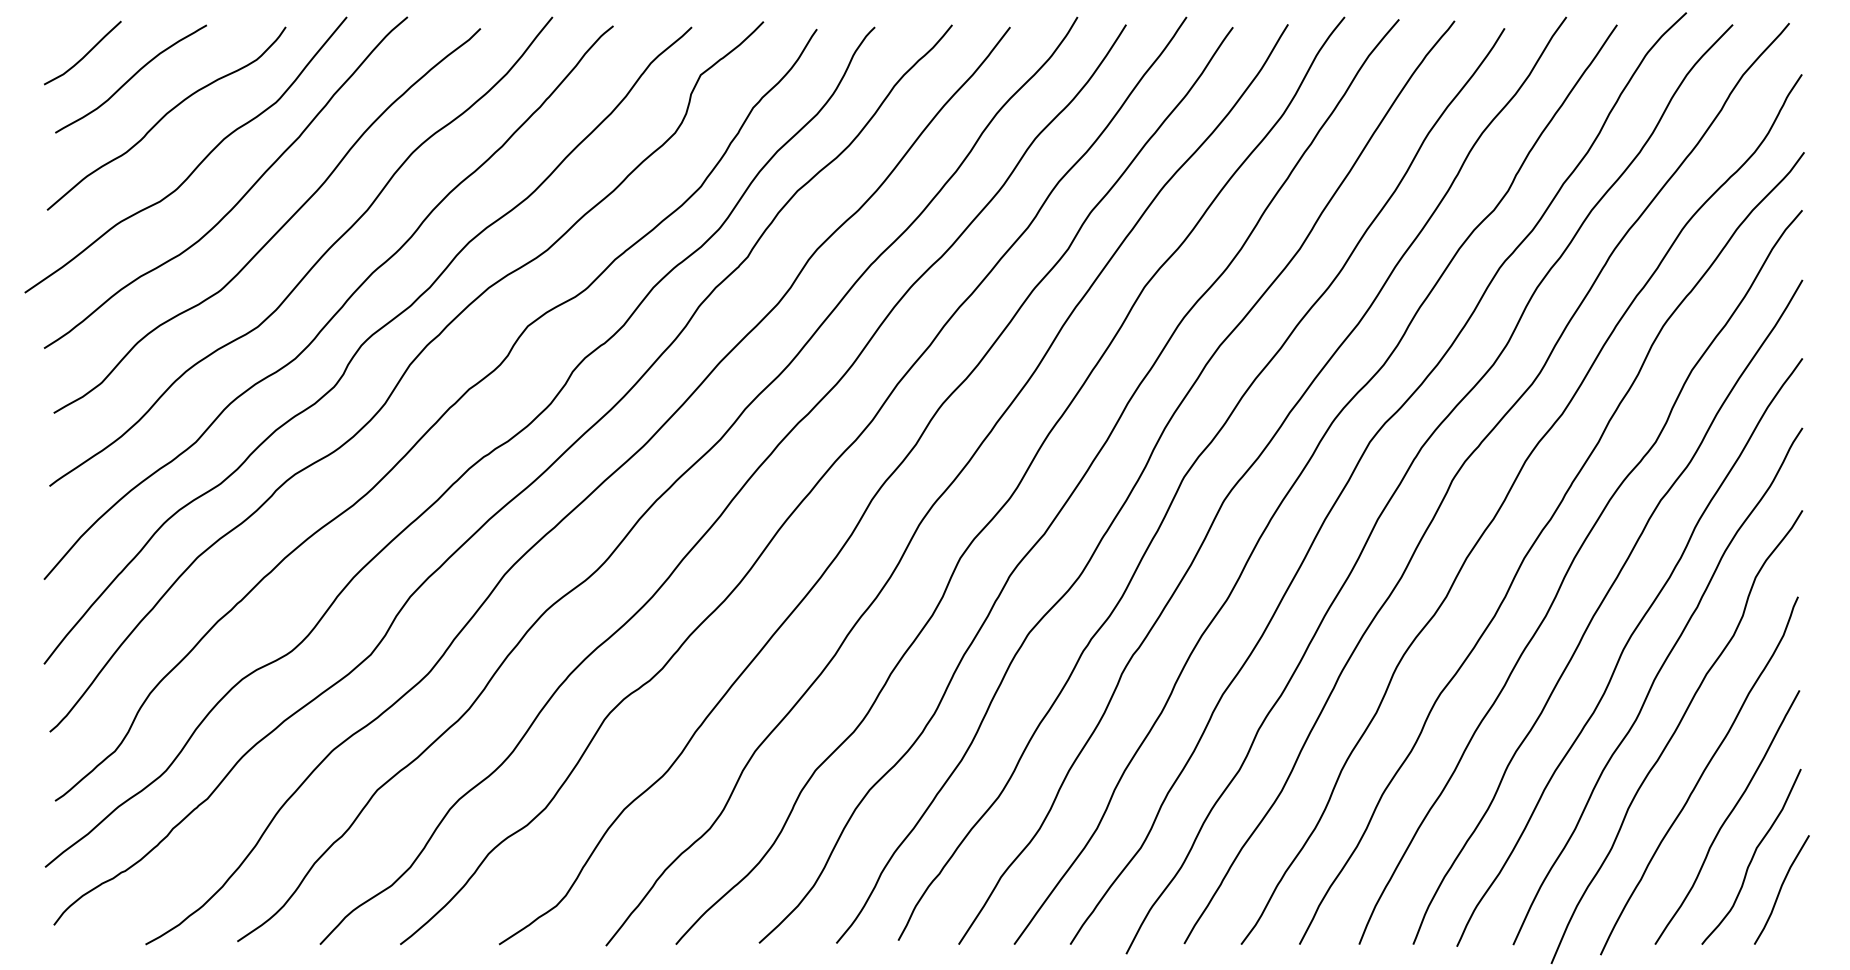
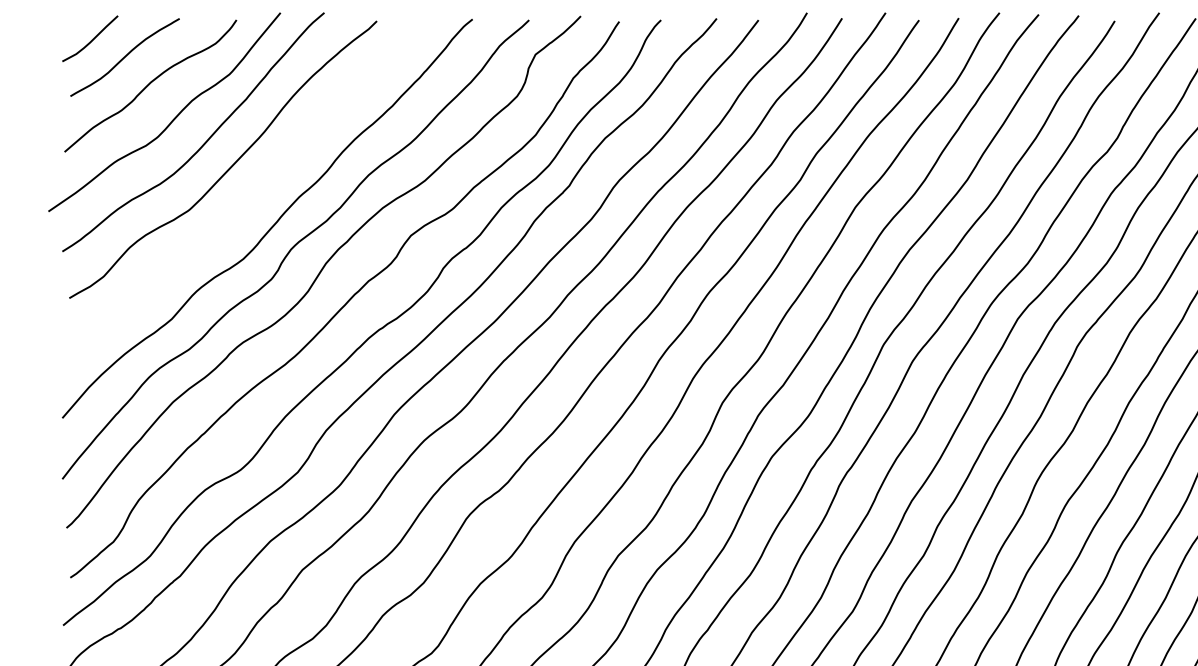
curve: (314, 263) -> (257, 190), removed

